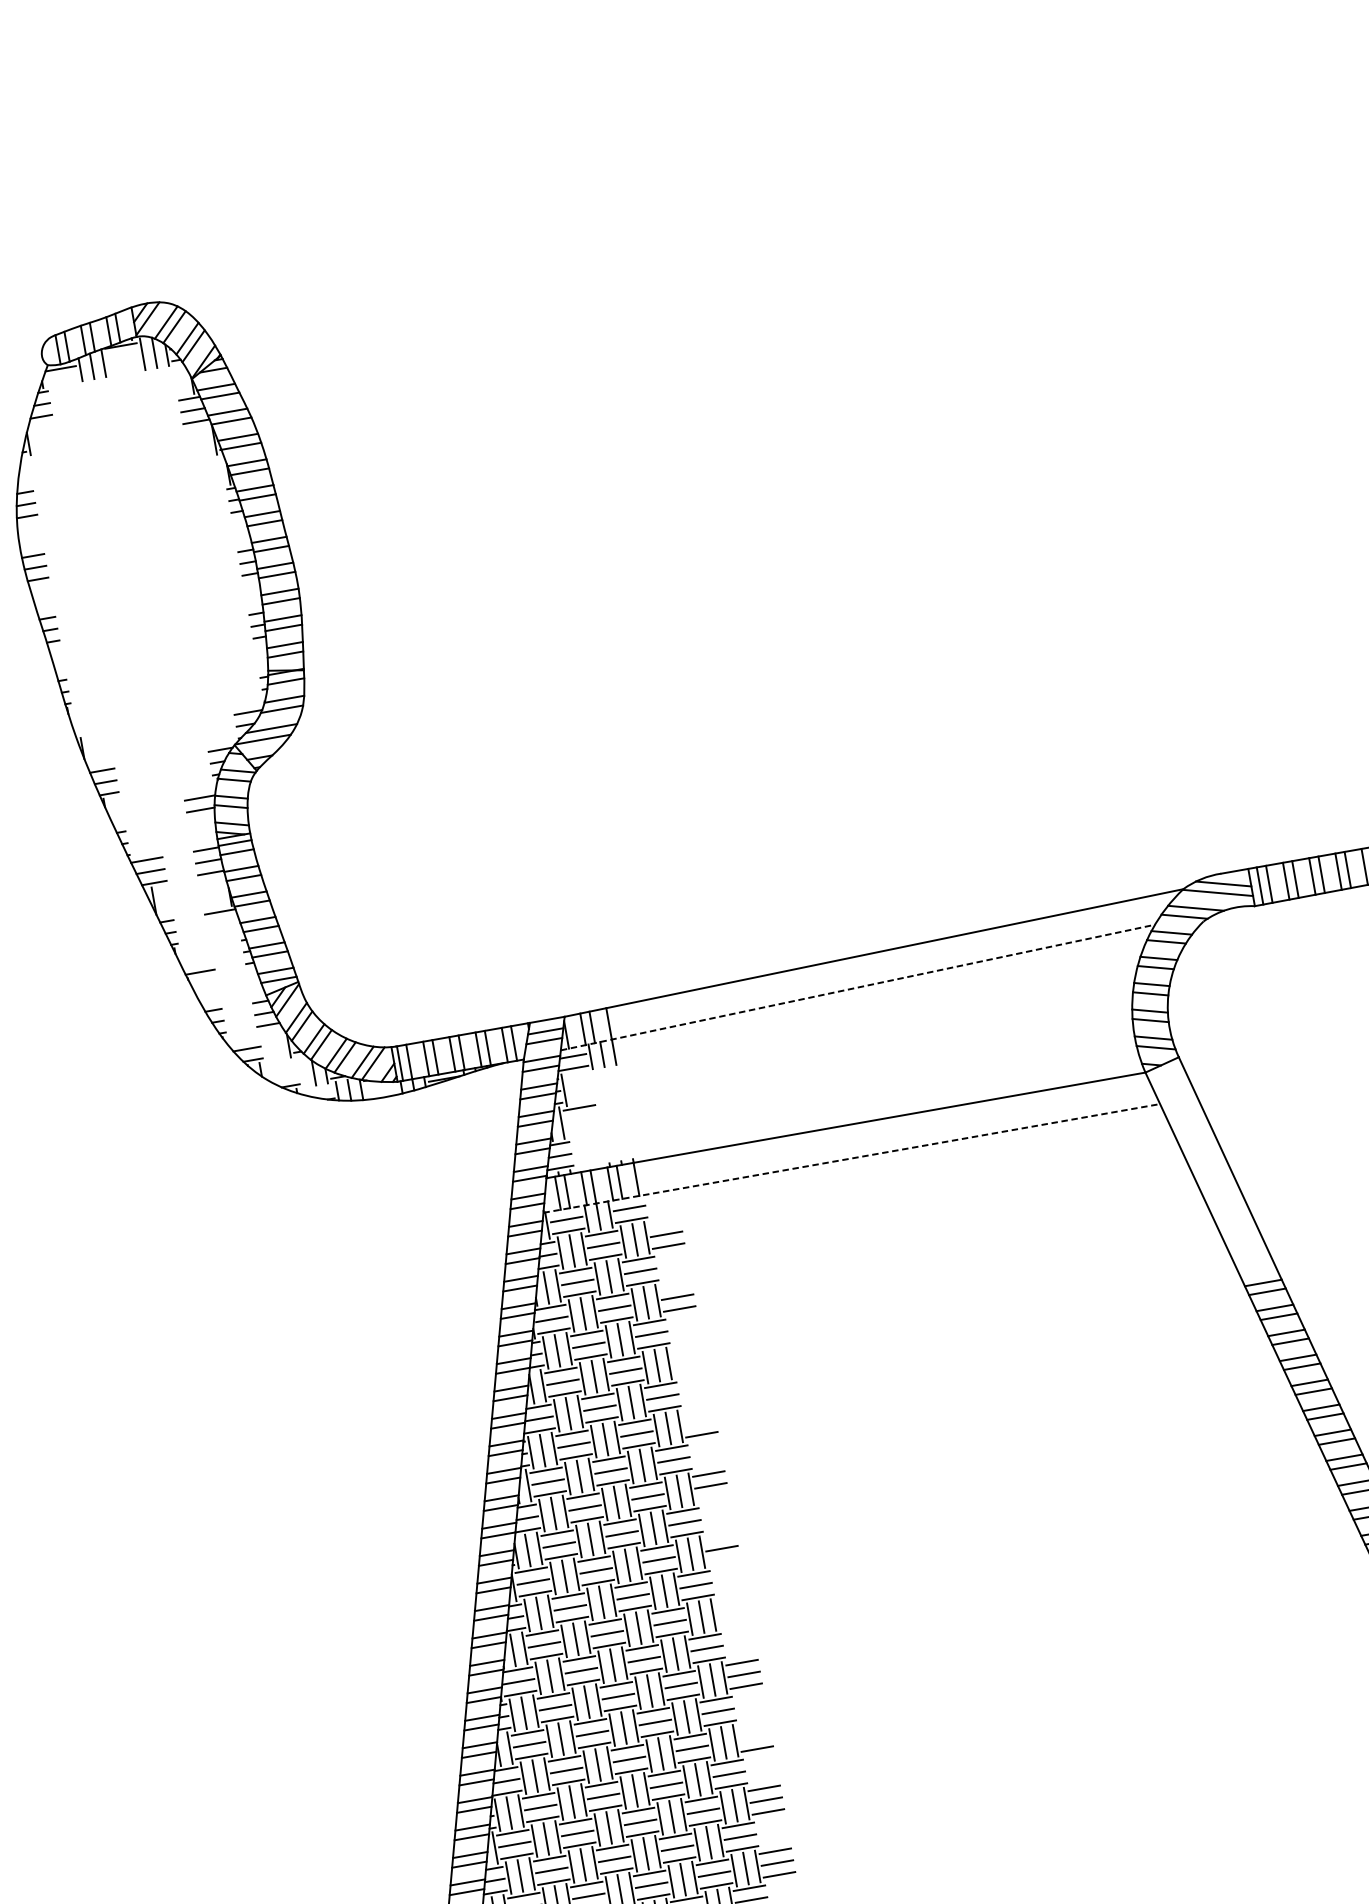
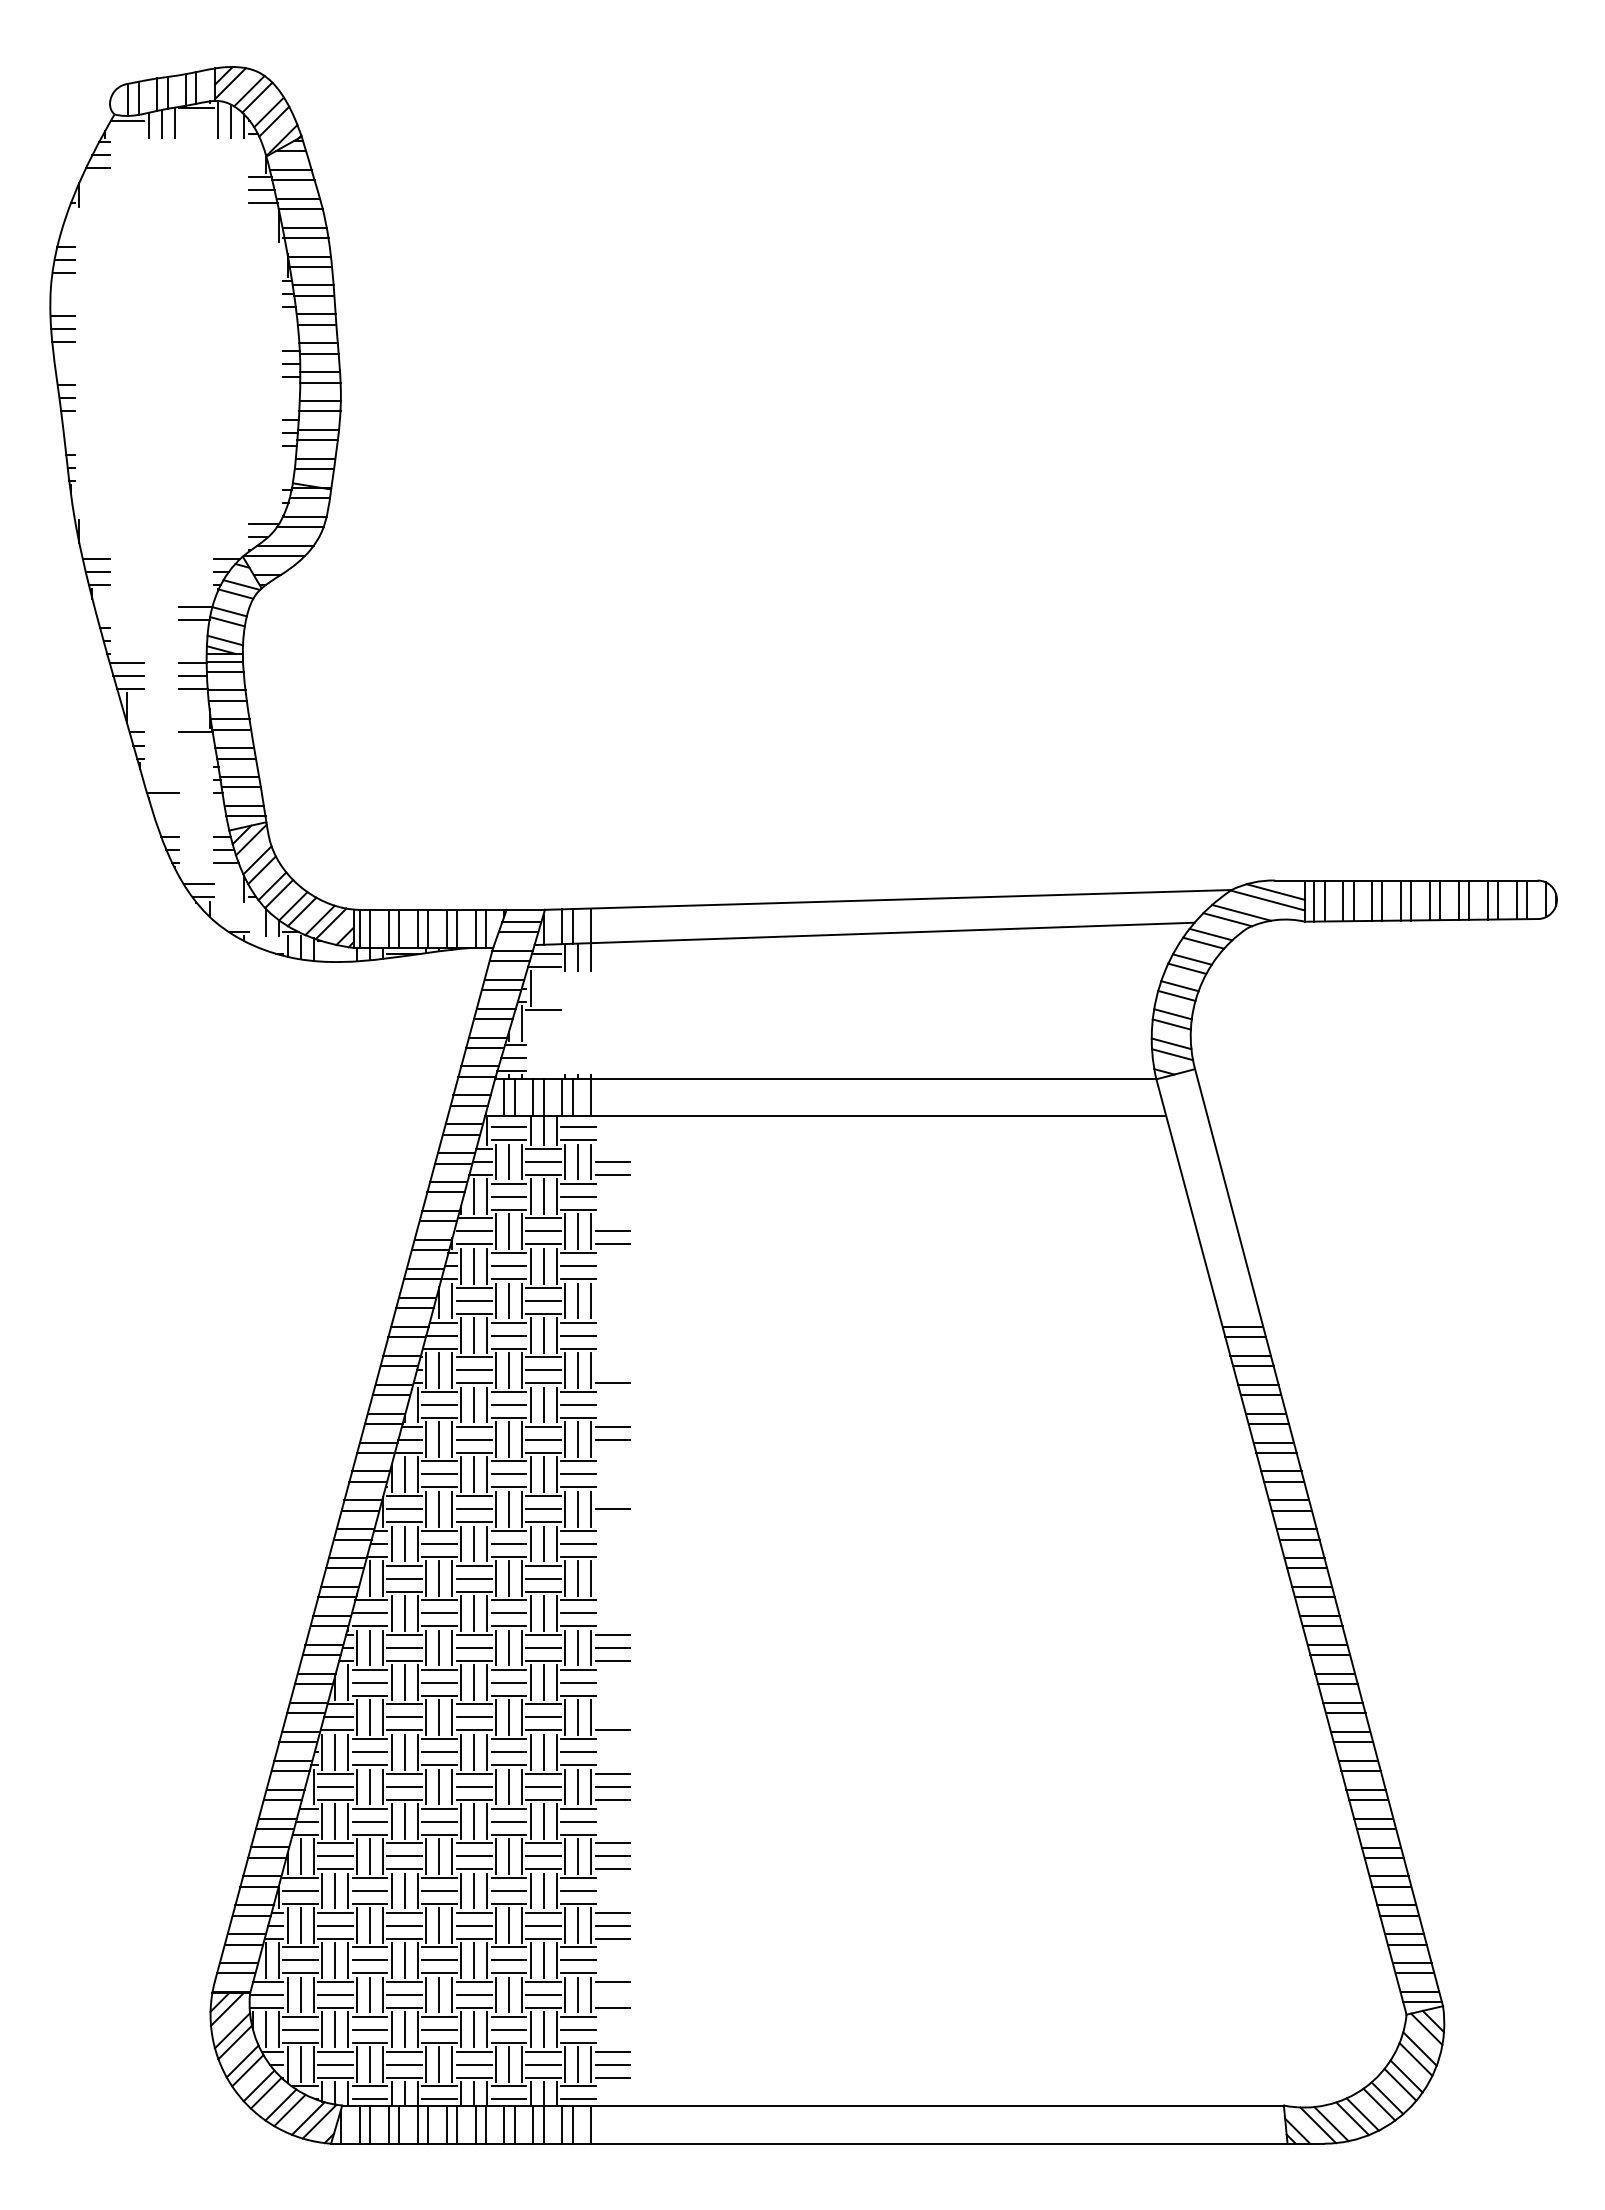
line: (858, 987) -> (865, 933), dashed -> solid
line: (852, 1158) -> (826, 1115), dashed -> solid

